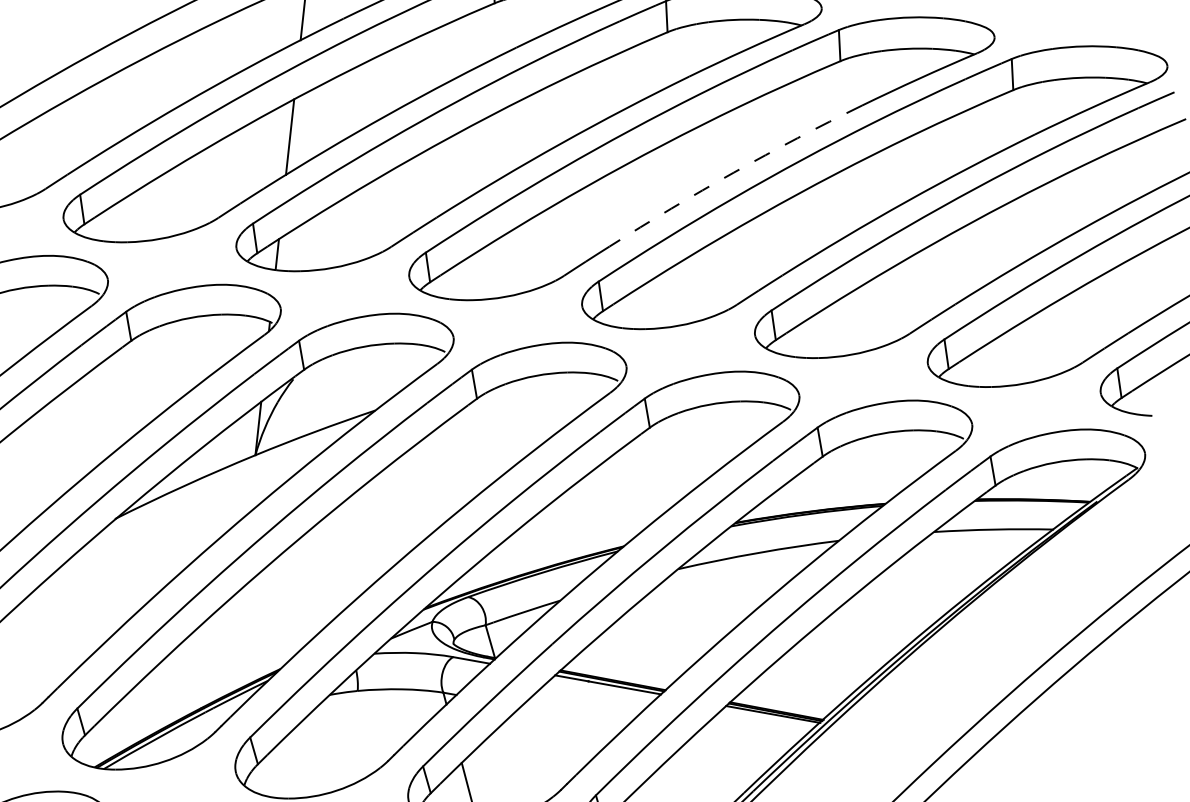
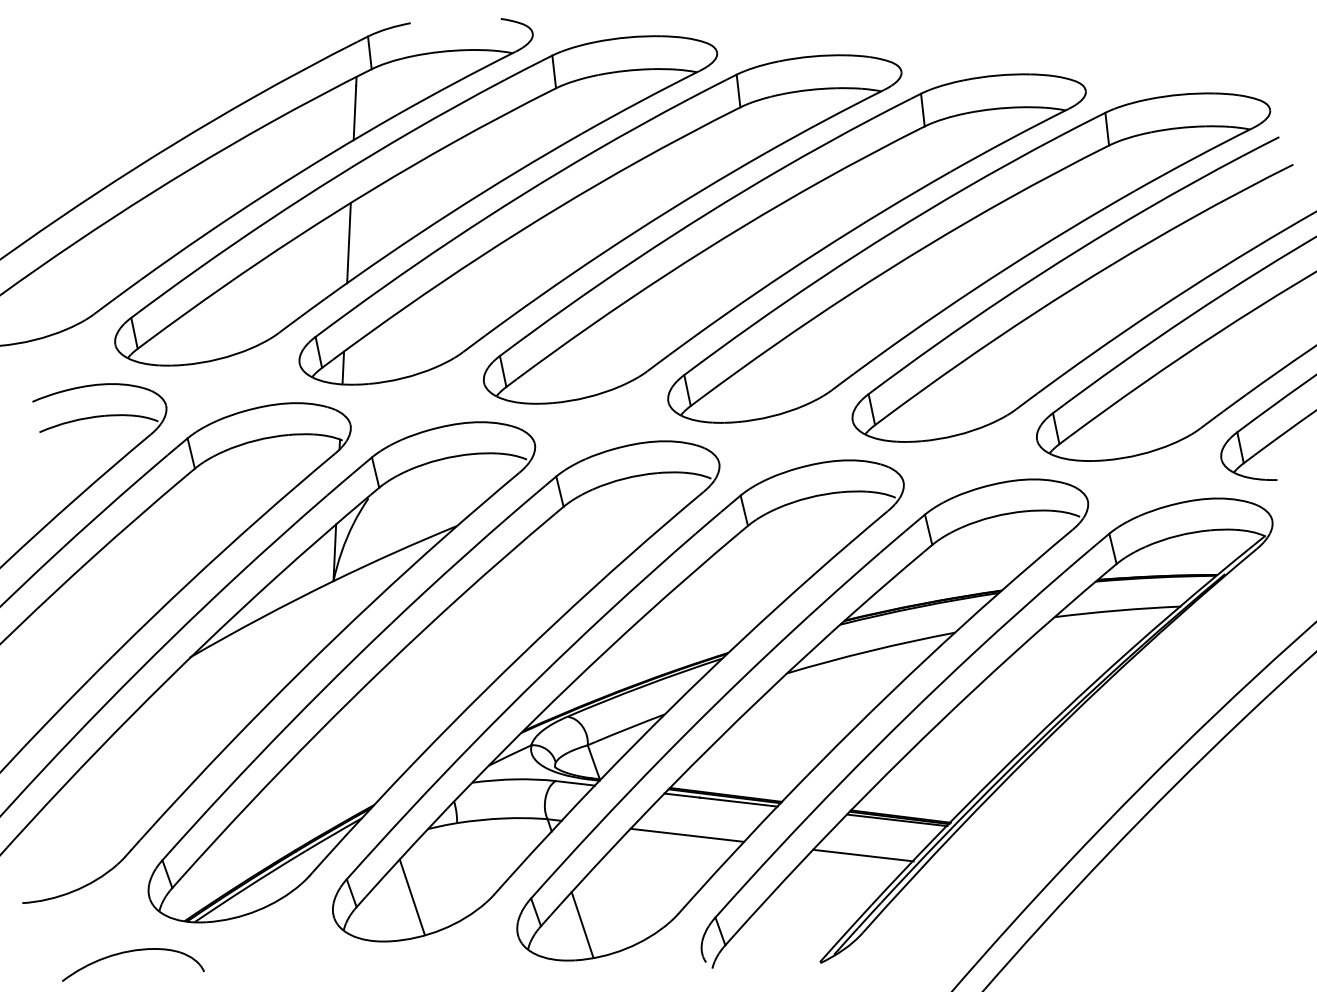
arc: (733, 172) -> (819, 251), dashed -> solid
line: (574, 715) -> (687, 834), added
line: (739, 745) -> (863, 855), added
line: (310, 758) -> (411, 897), added

